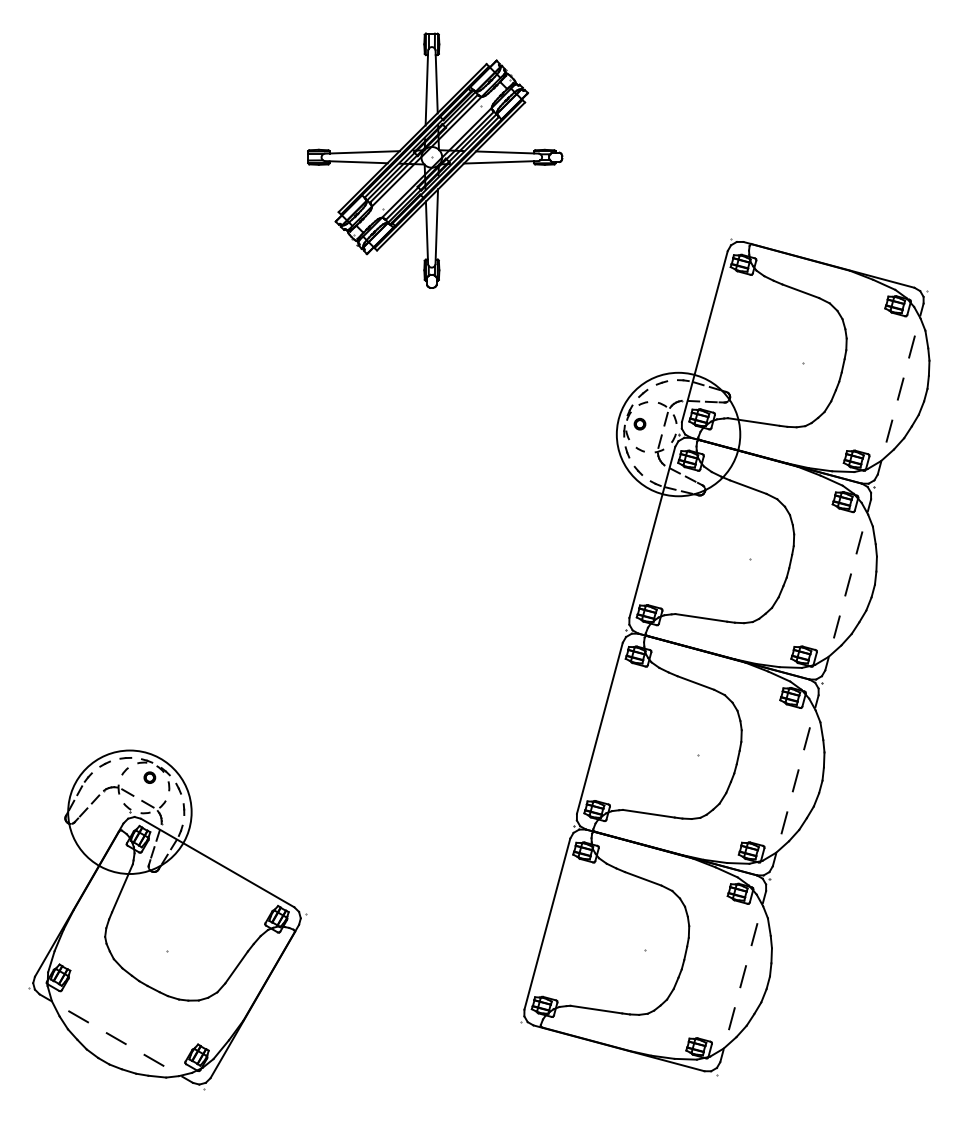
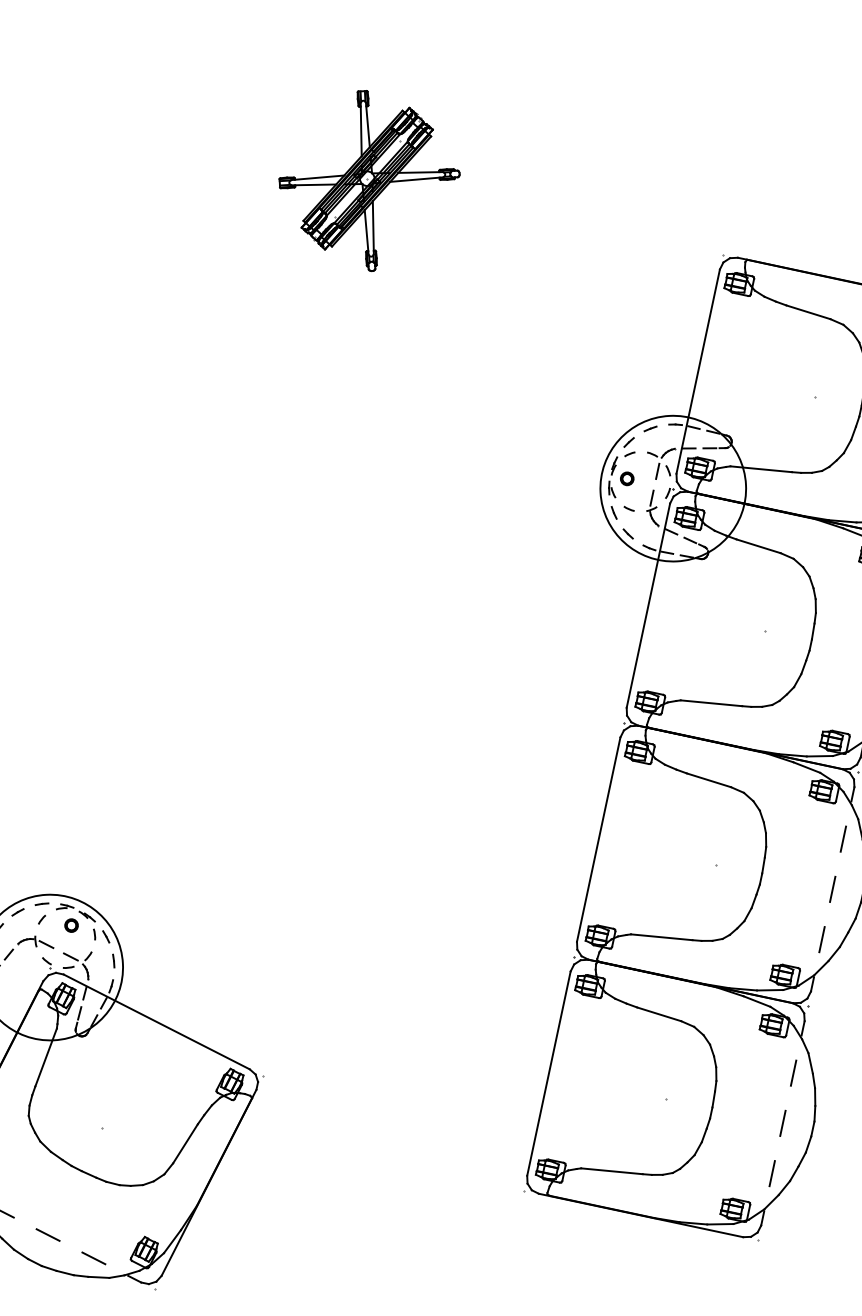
part: (435, 160) -> (369, 180), size x0.6

